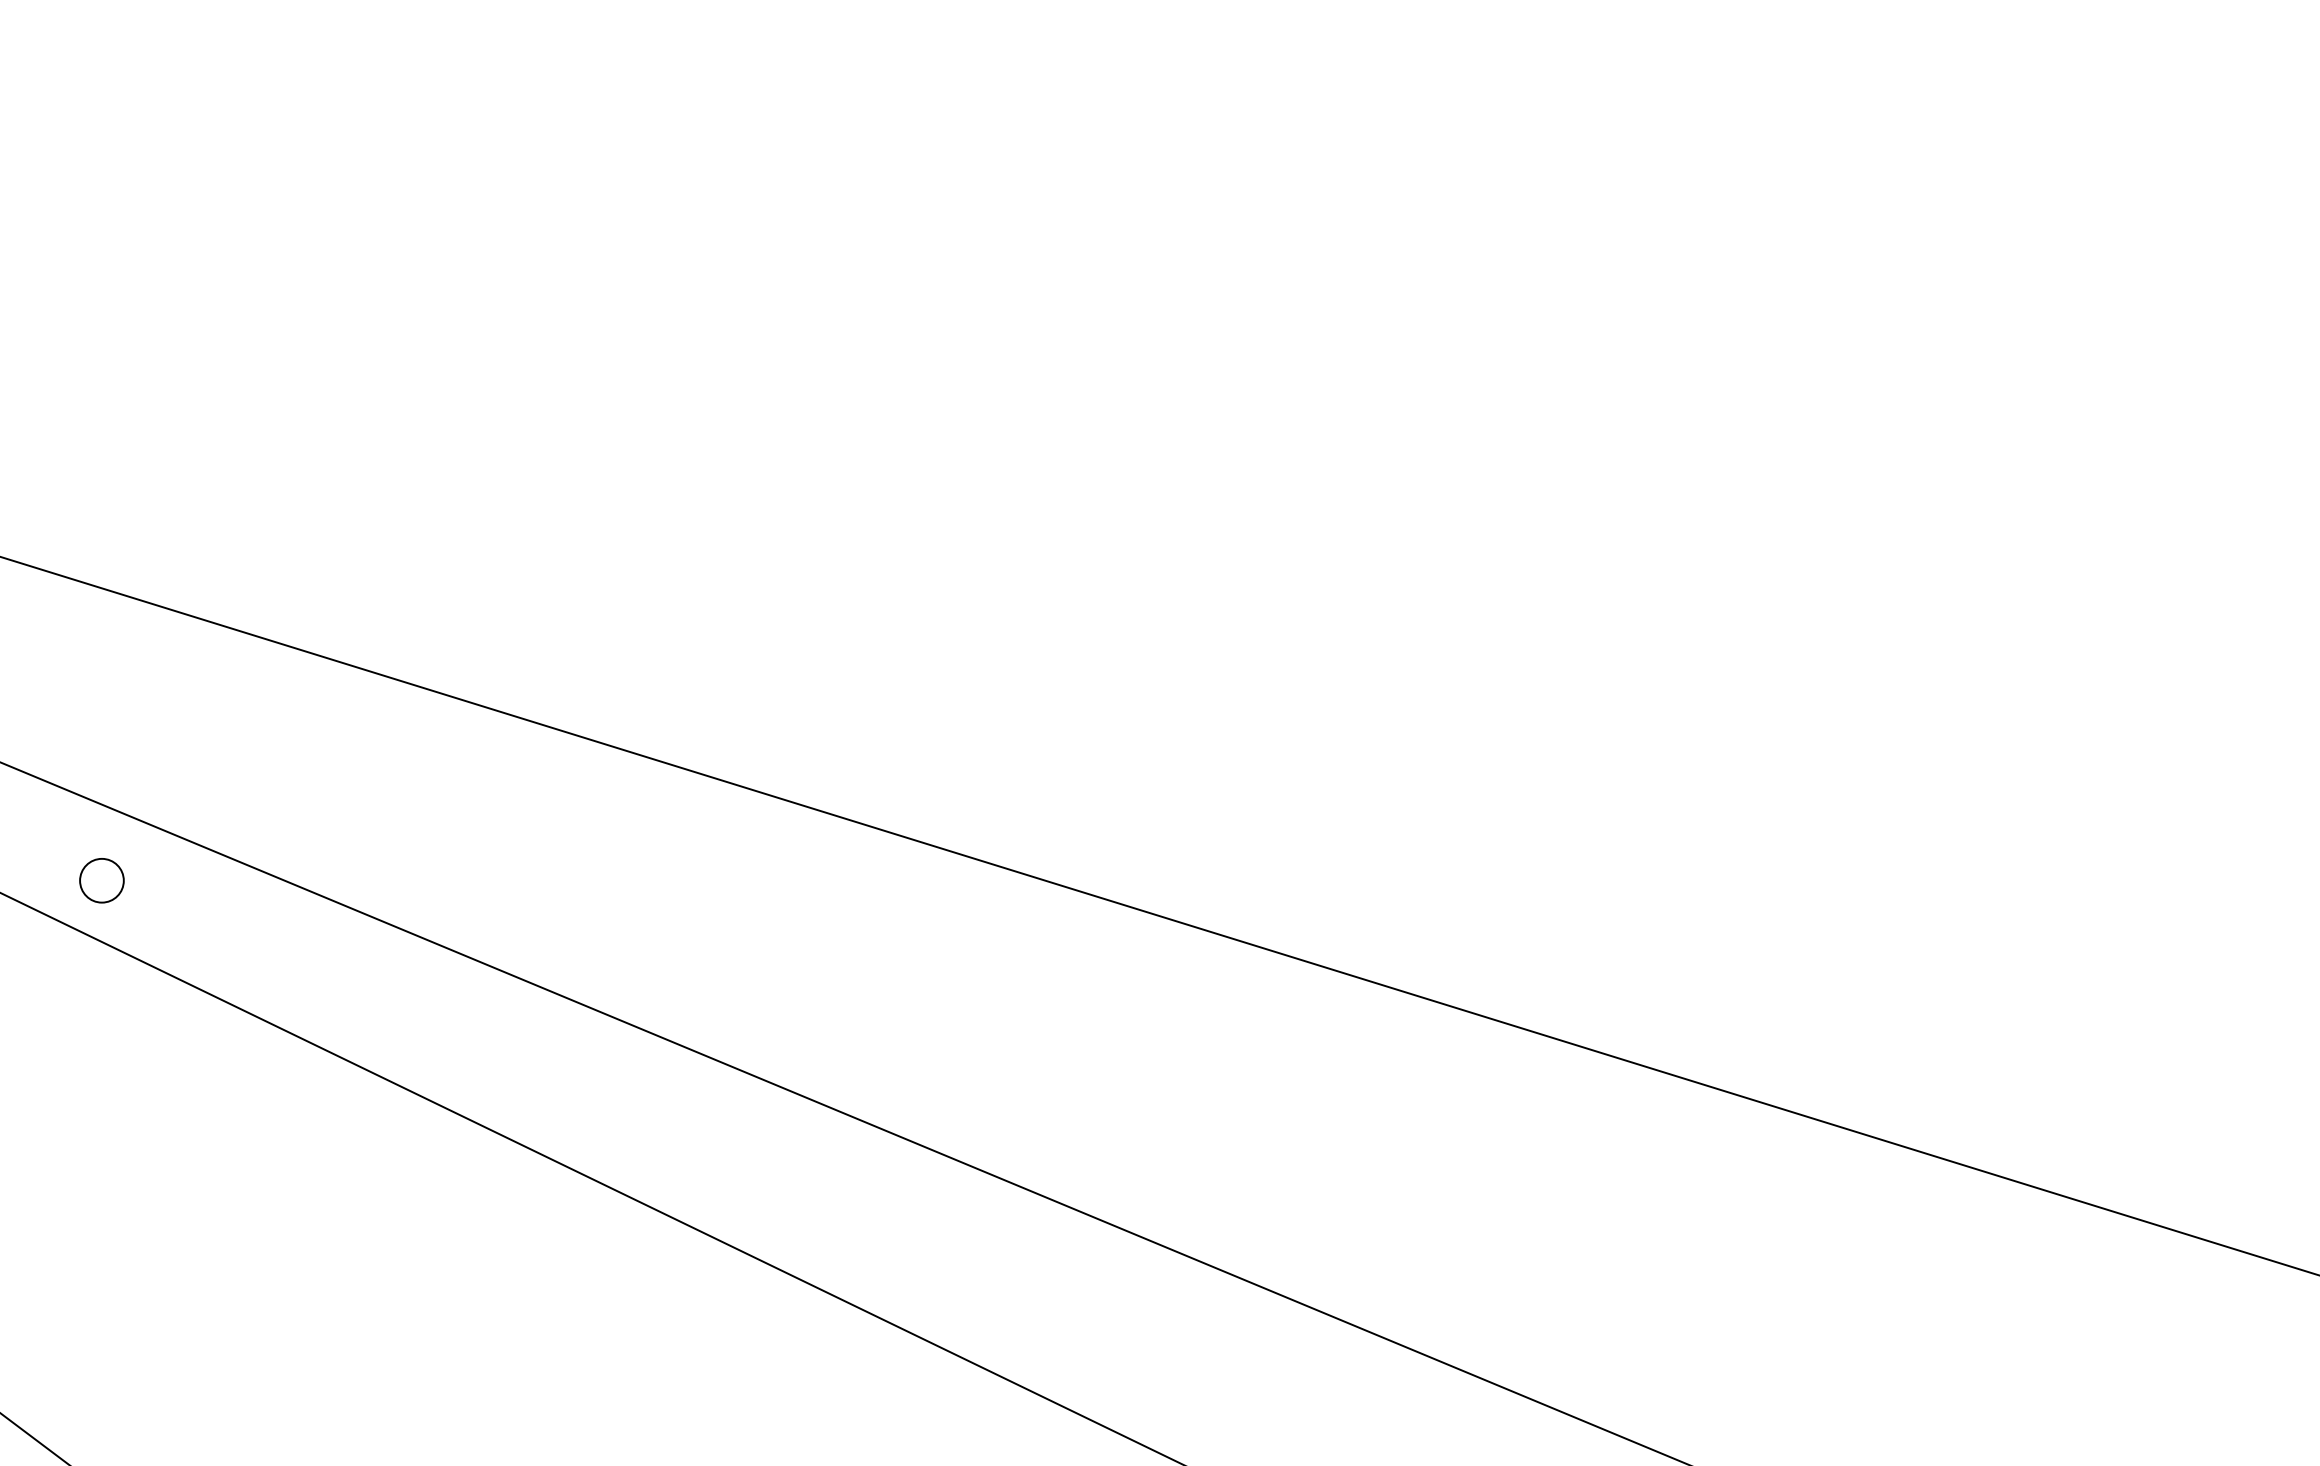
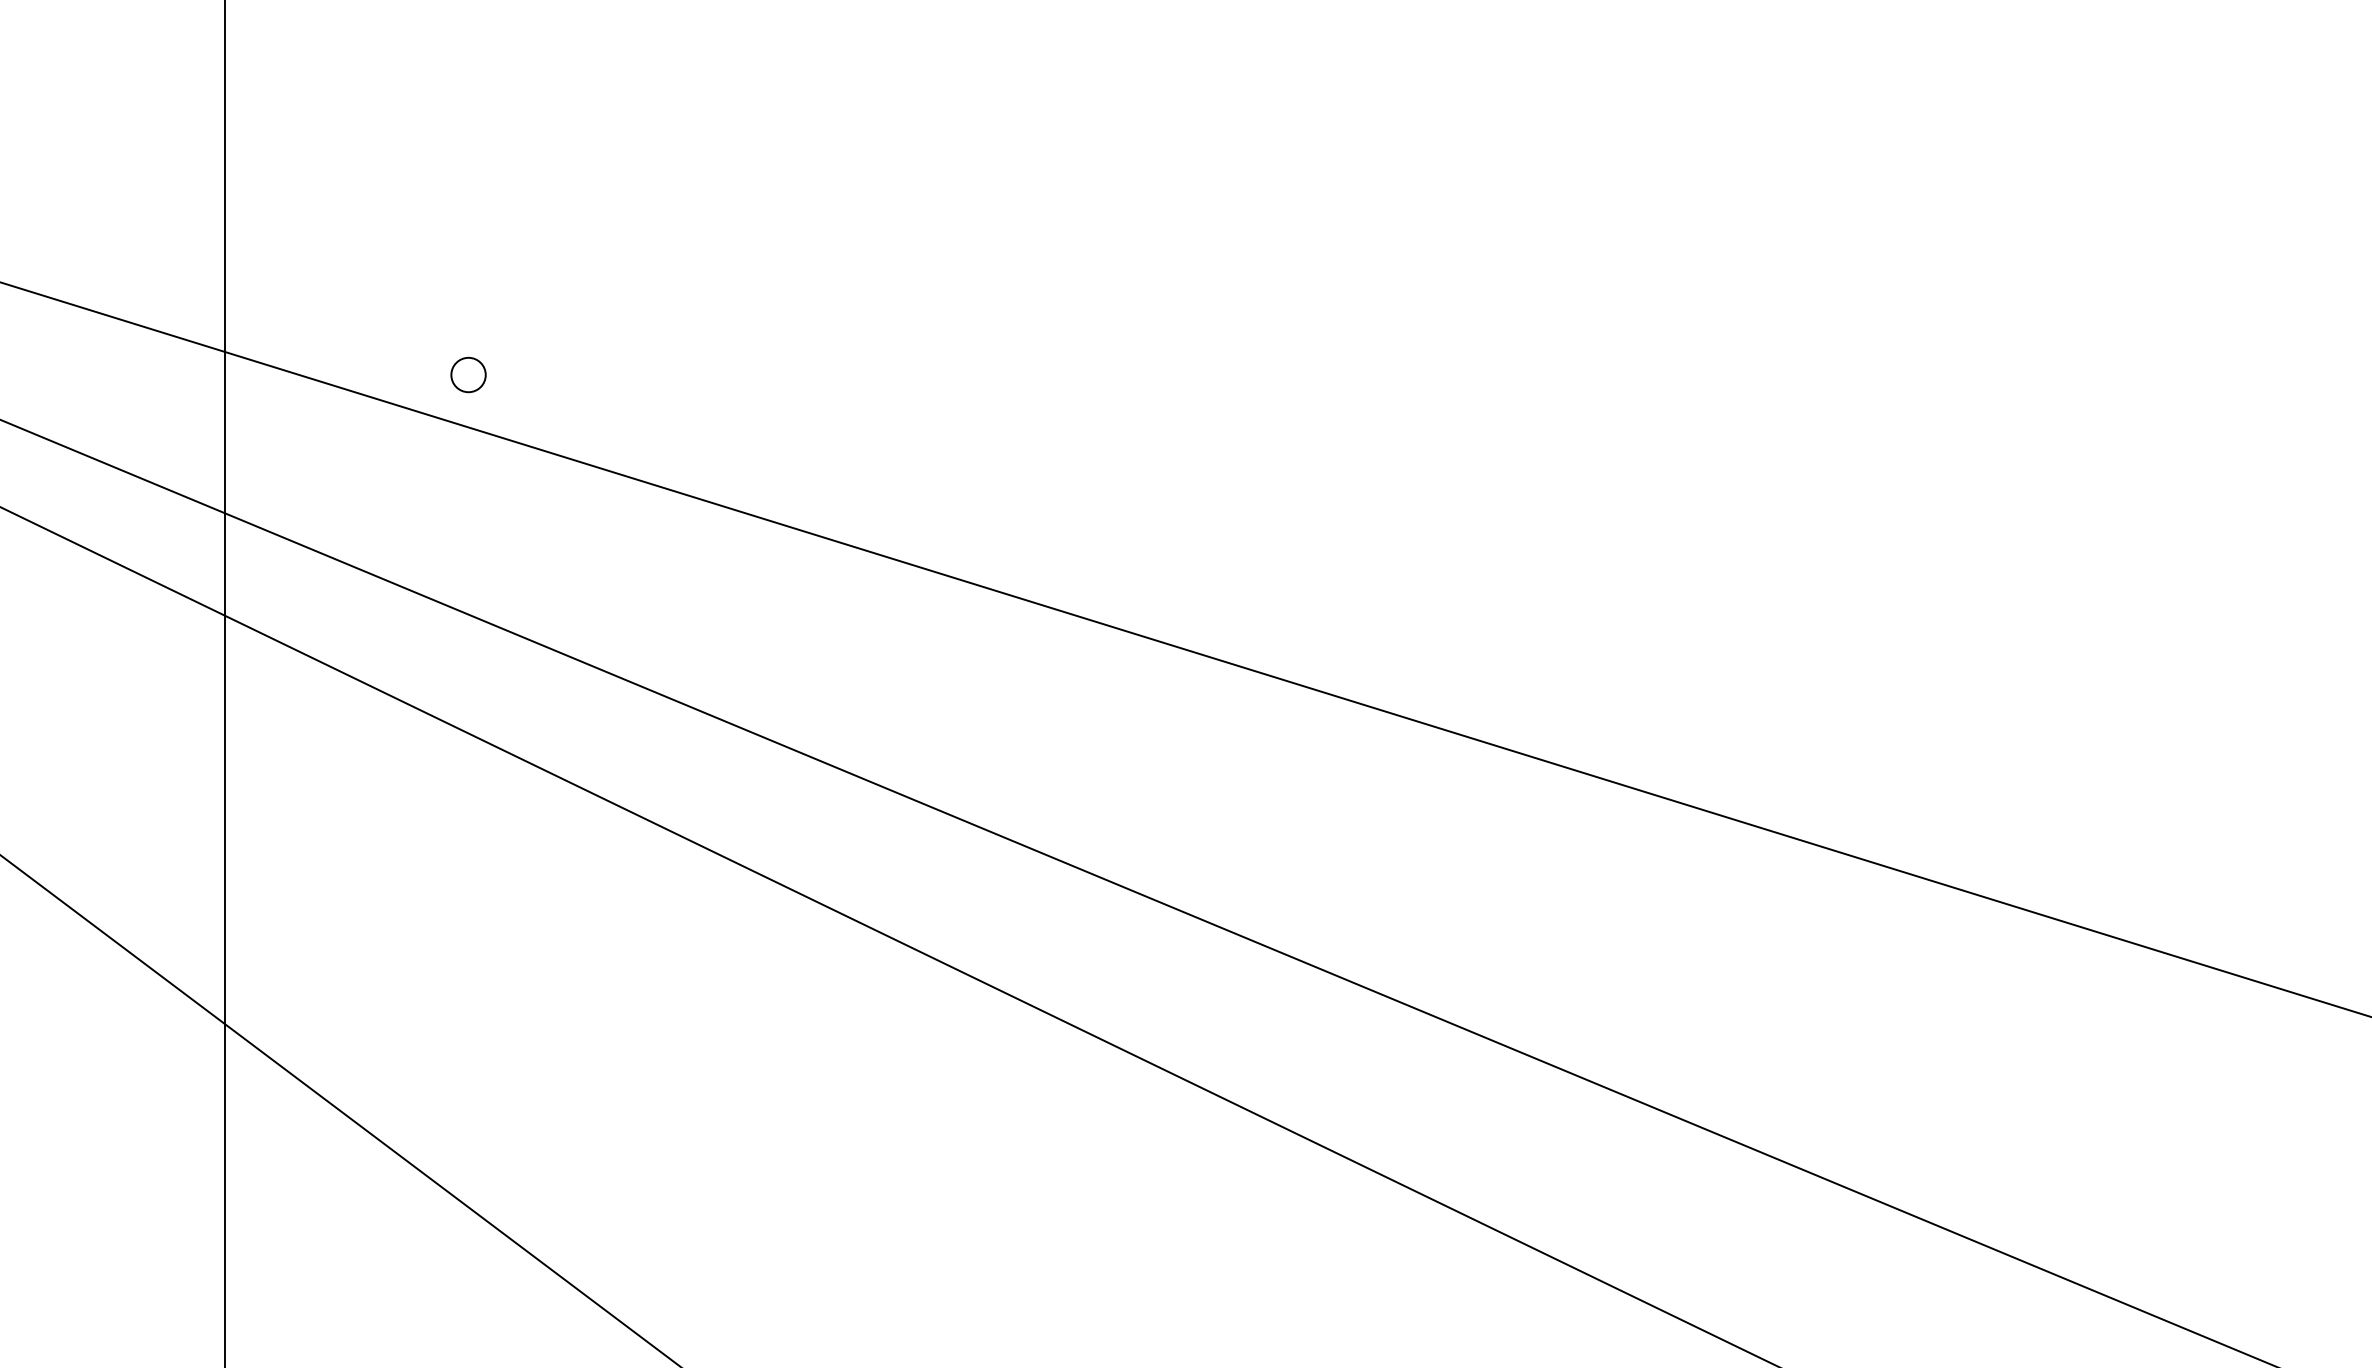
circle: (101, 880) -> (468, 374), moved

